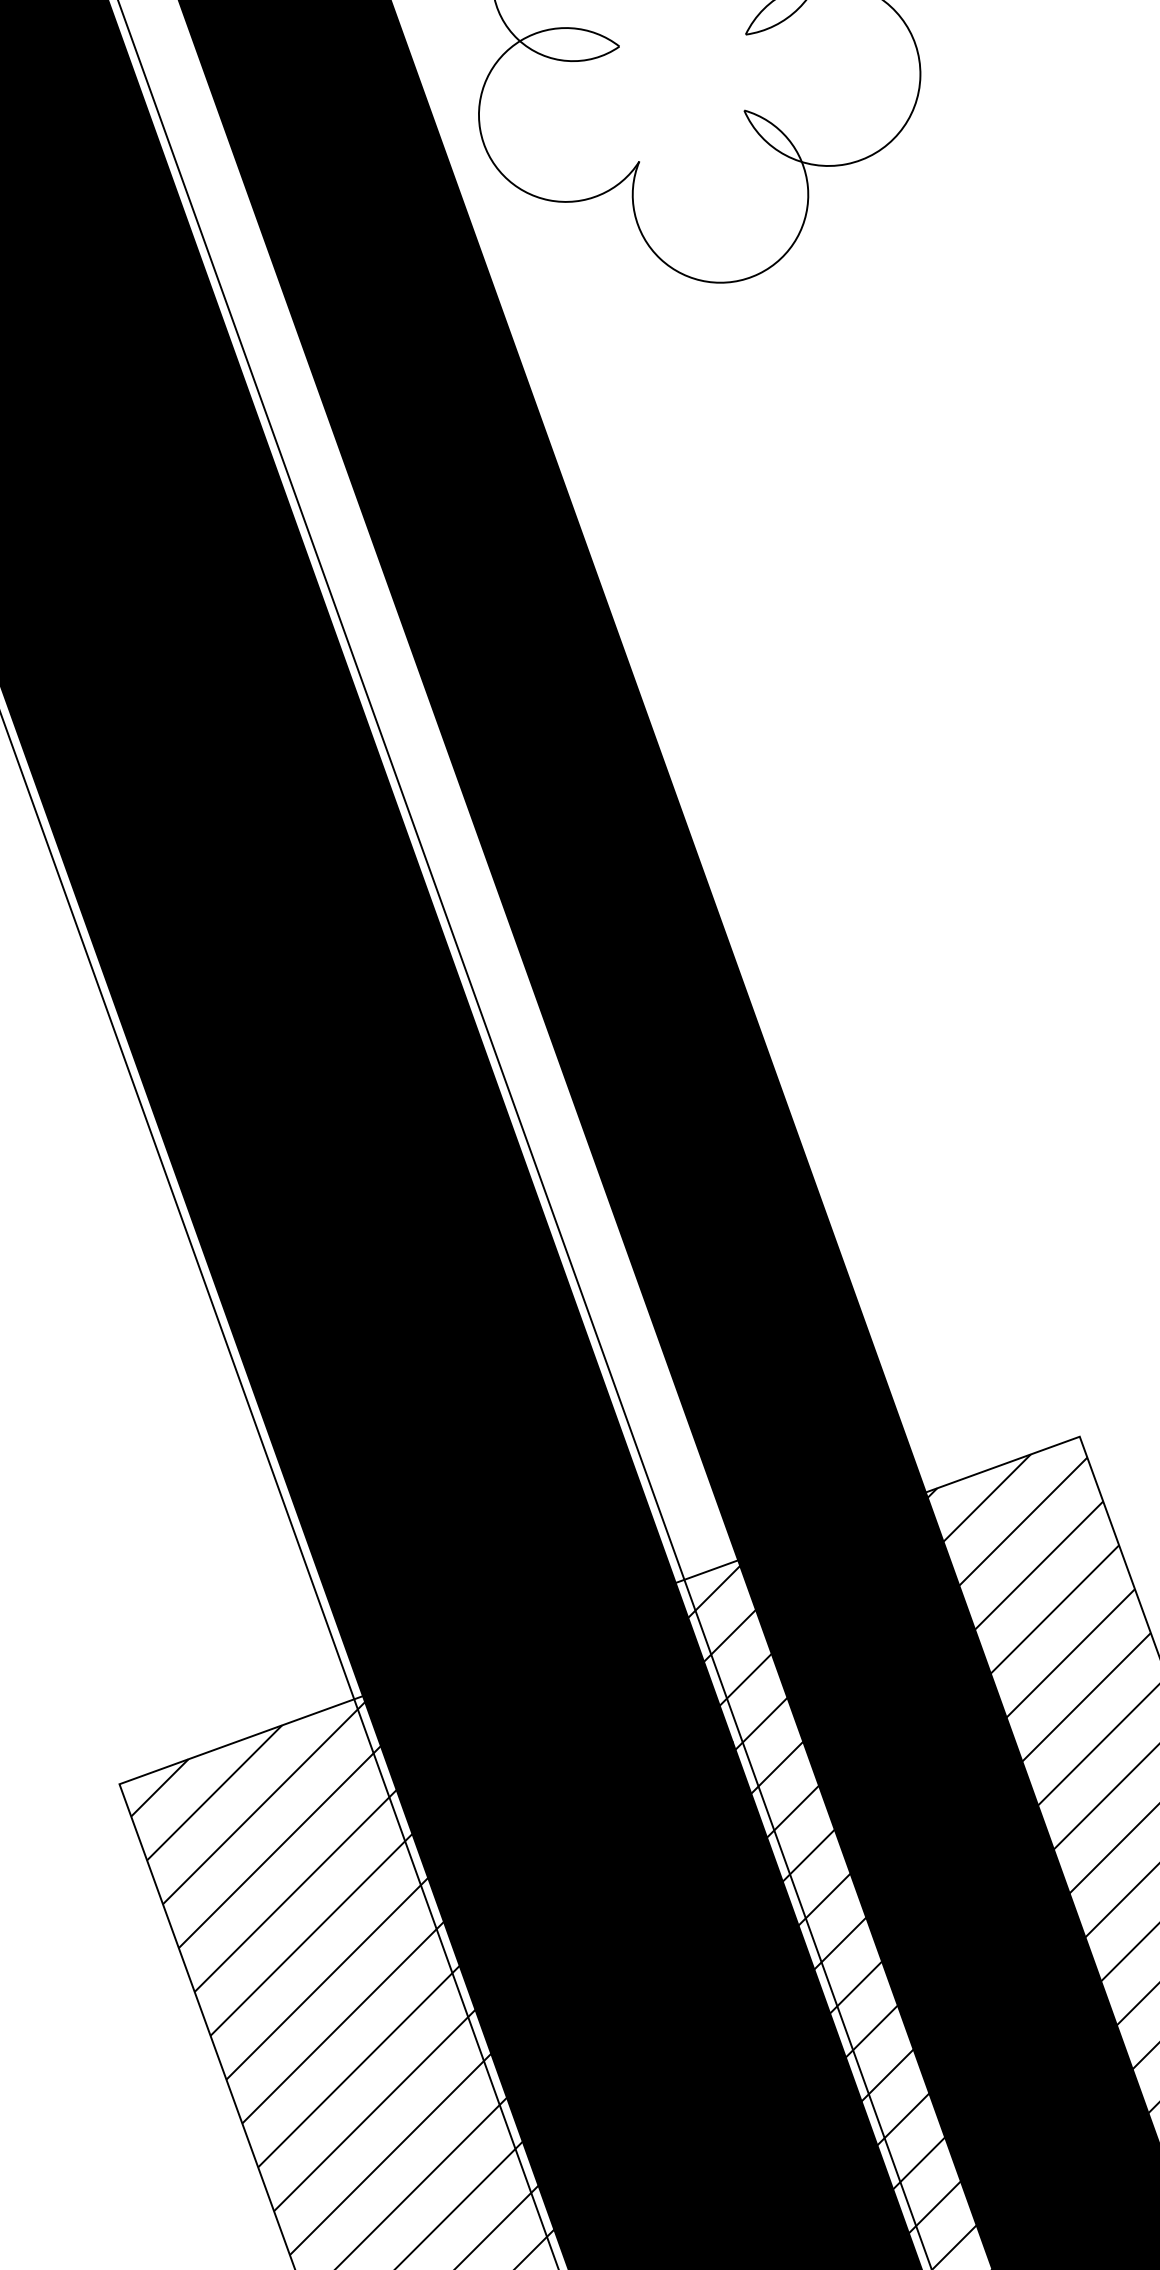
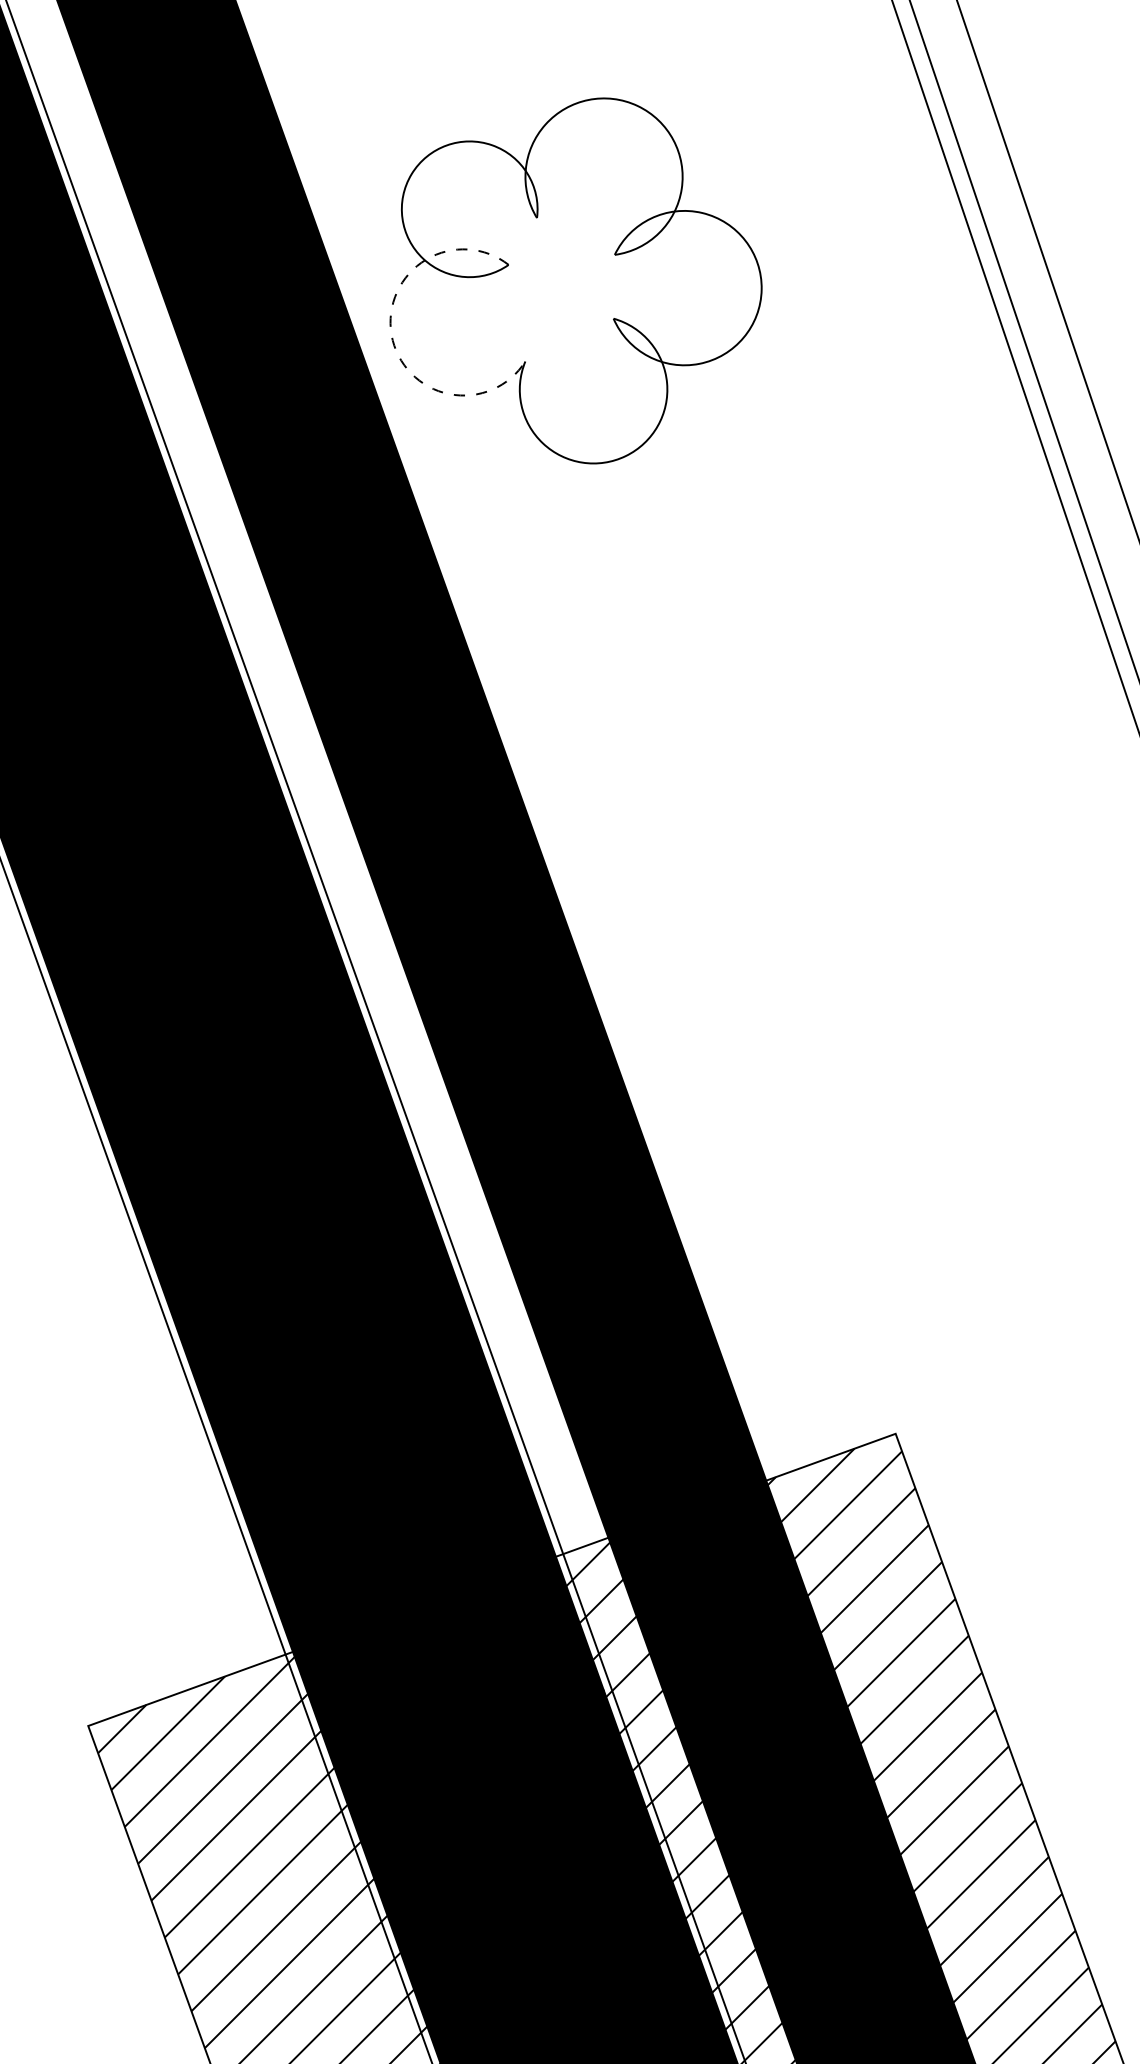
arc: (480, 129) -> (391, 334), solid -> dashed

